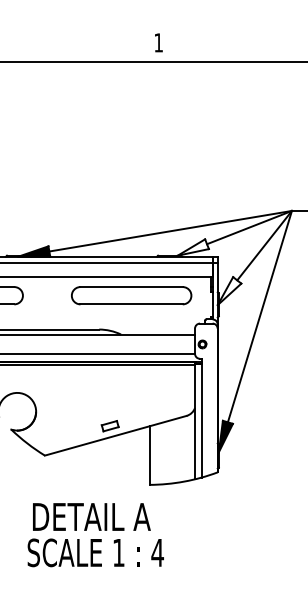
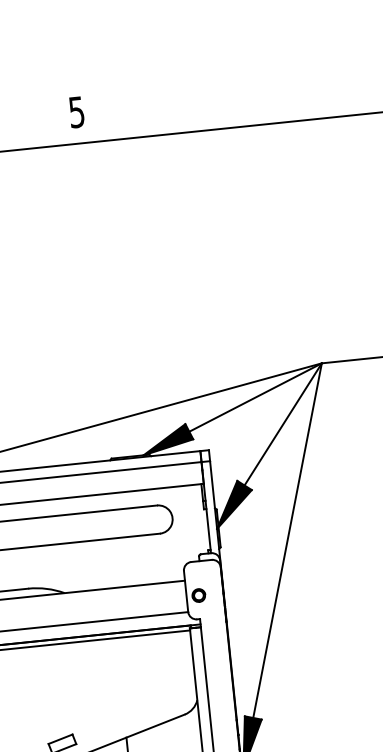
text: (158, 42) -> (76, 111), 1 -> 5
fill: (192, 247) -> (166, 439), added
fill: (229, 291) -> (233, 504), added

